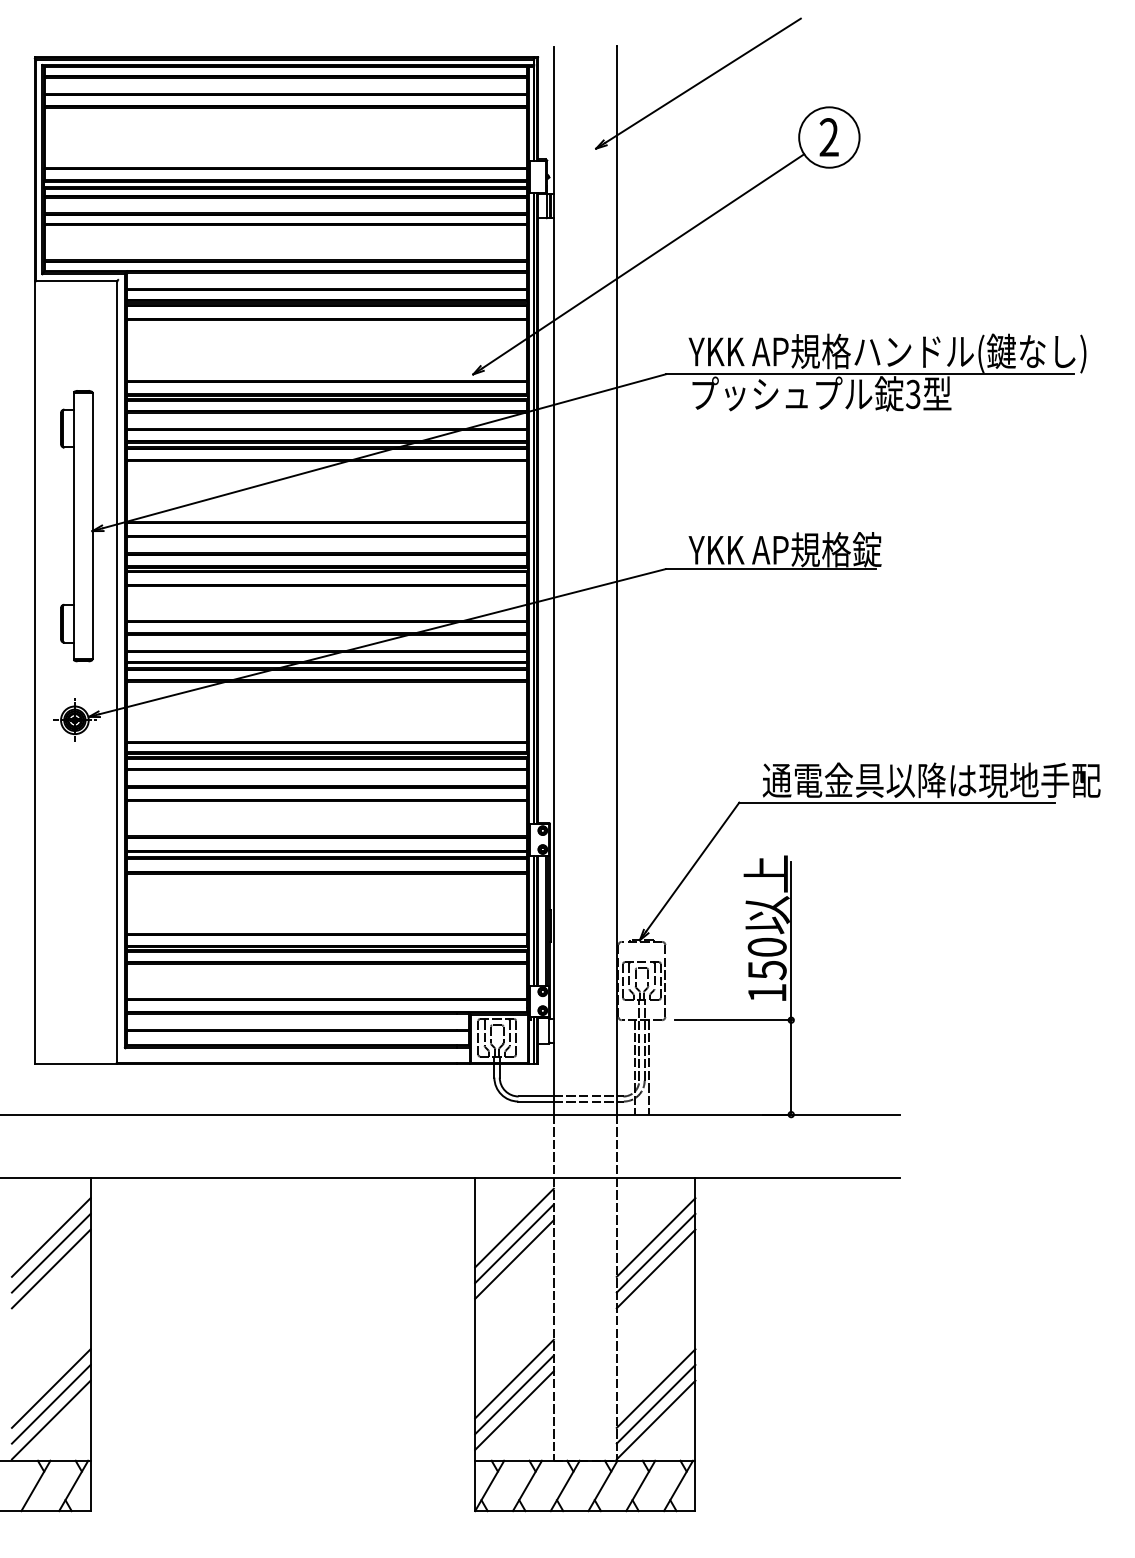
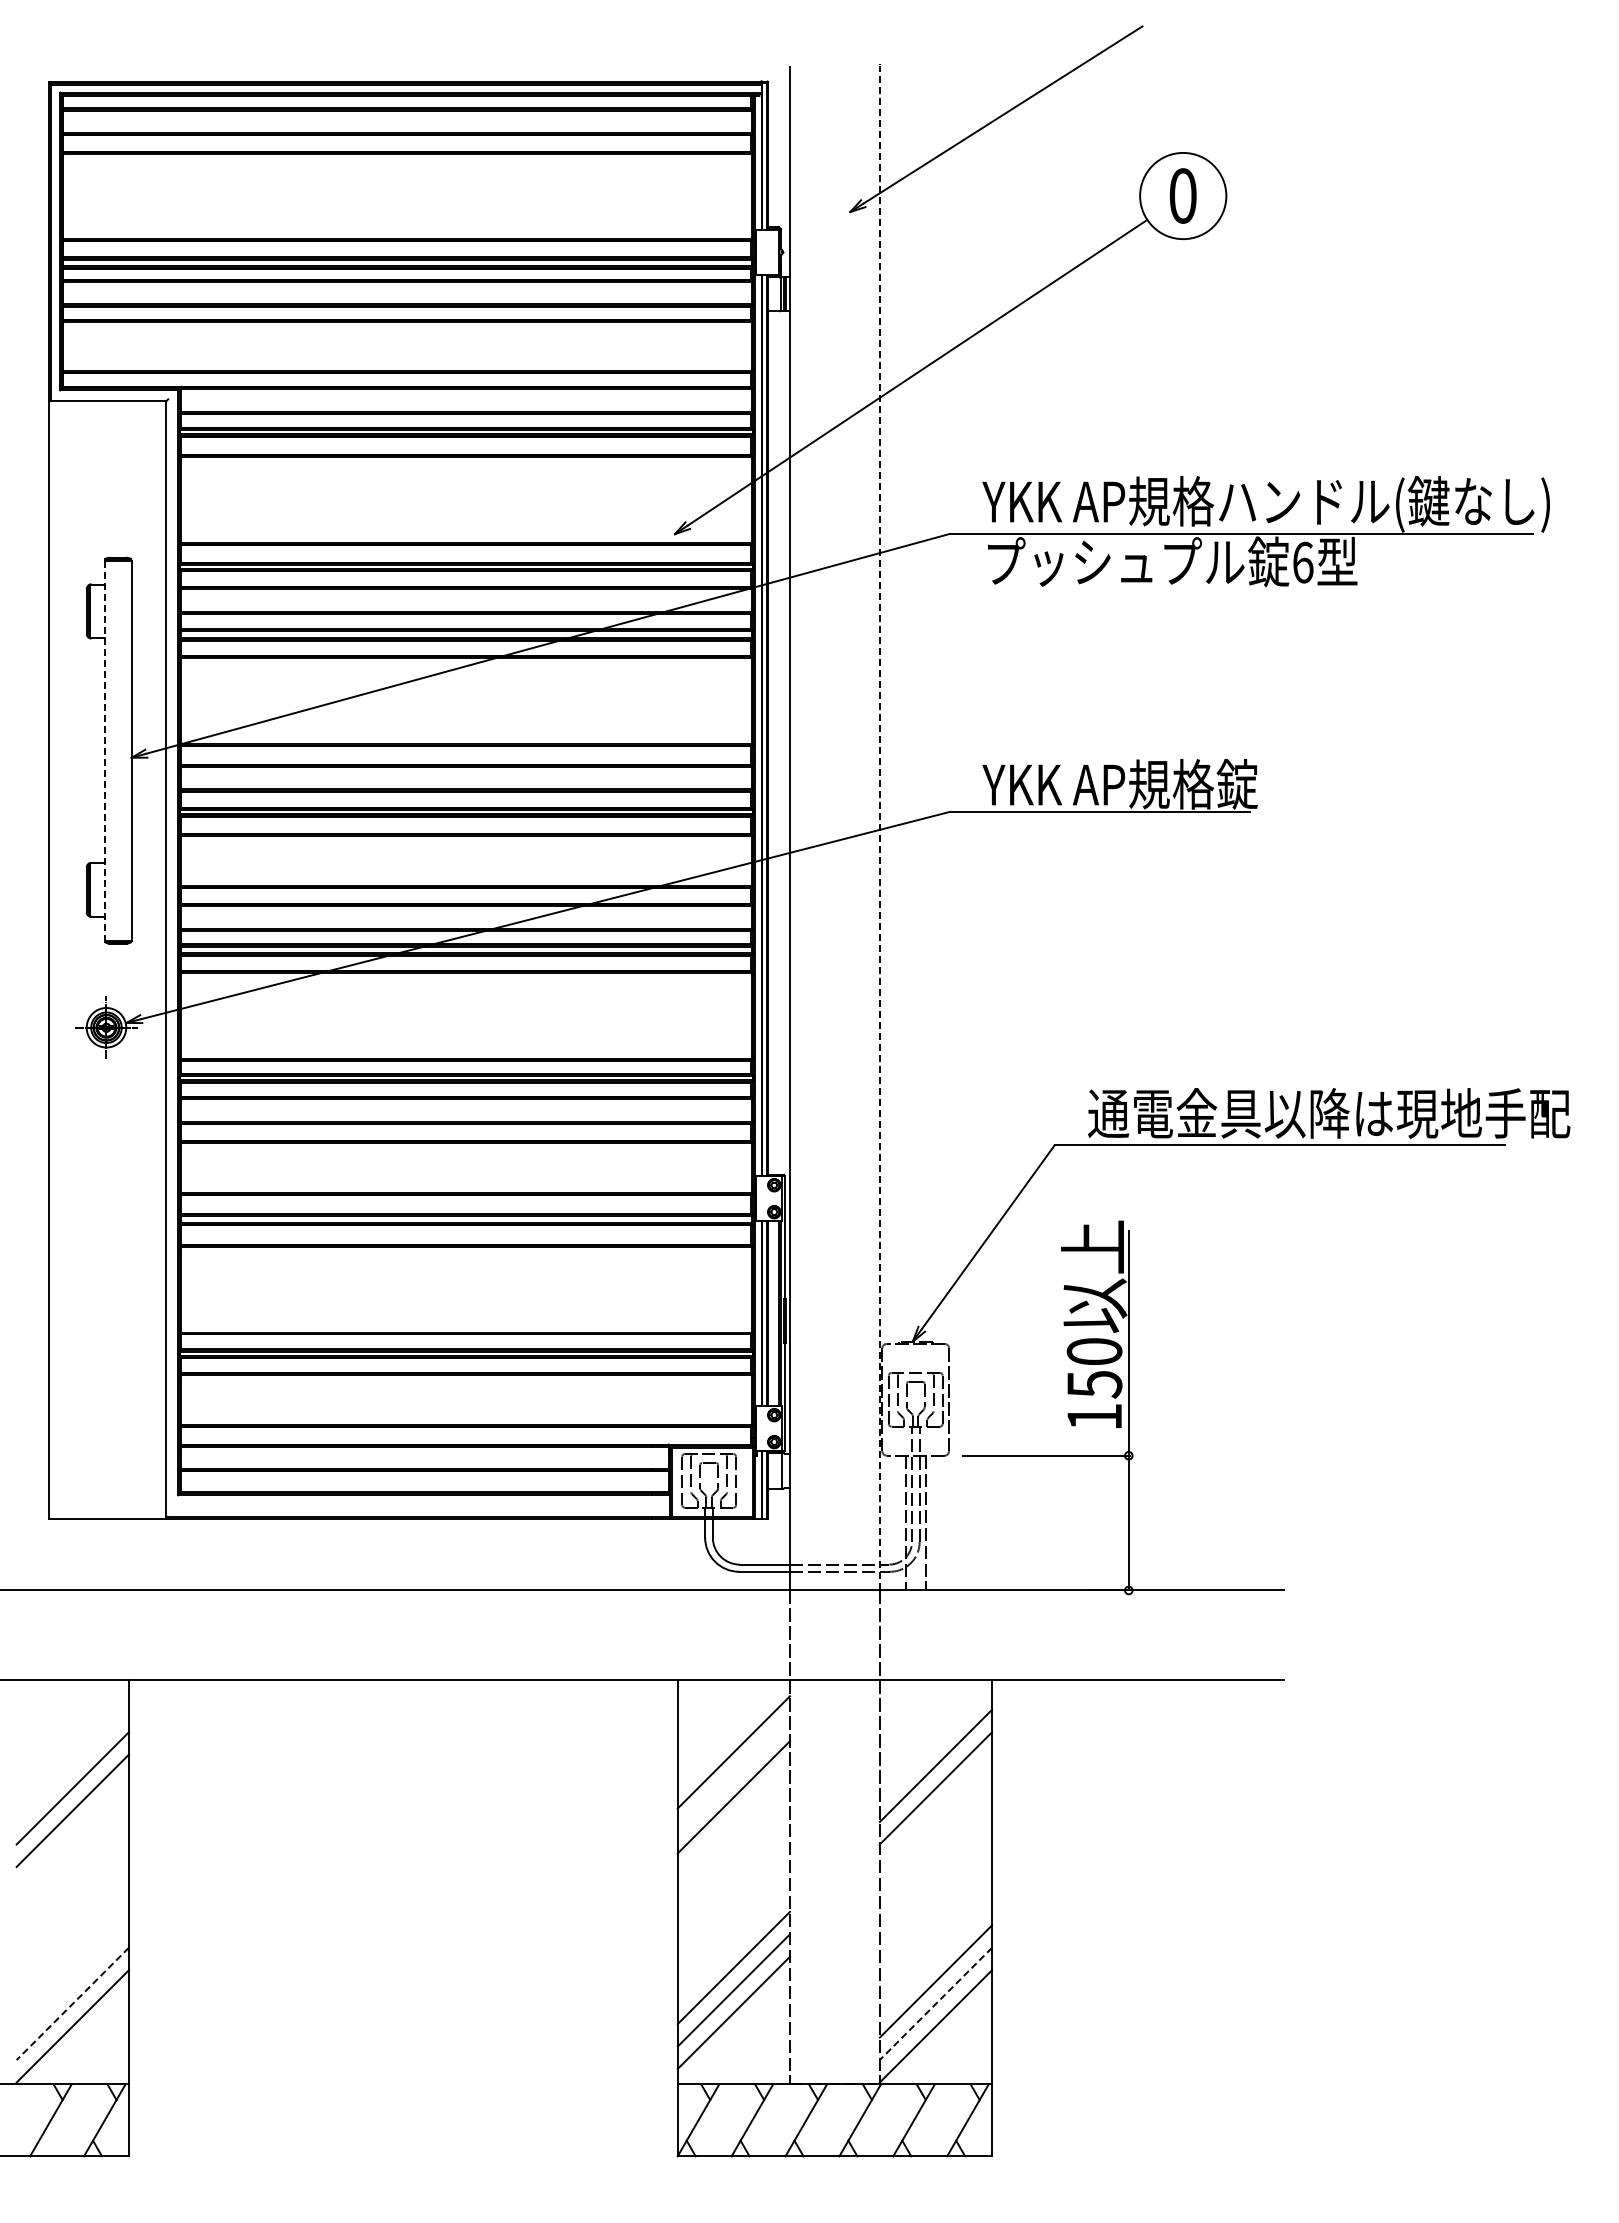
text: (828, 137) -> (1182, 195), 2 -> 0
text: (912, 394) -> (1302, 562), 3 -> 6
line: (73, 526) -> (104, 750), solid -> dashed
line: (616, 580) -> (879, 828), solid -> dashed
line: (51, 1237) -> (72, 1765), removed
line: (514, 1243) -> (733, 1774), removed
line: (655, 1268) -> (935, 1810), removed
line: (51, 1388) -> (72, 1981), removed
line: (51, 1404) -> (72, 2004), solid -> dashed
line: (655, 1404) -> (935, 2004), solid -> dashed

